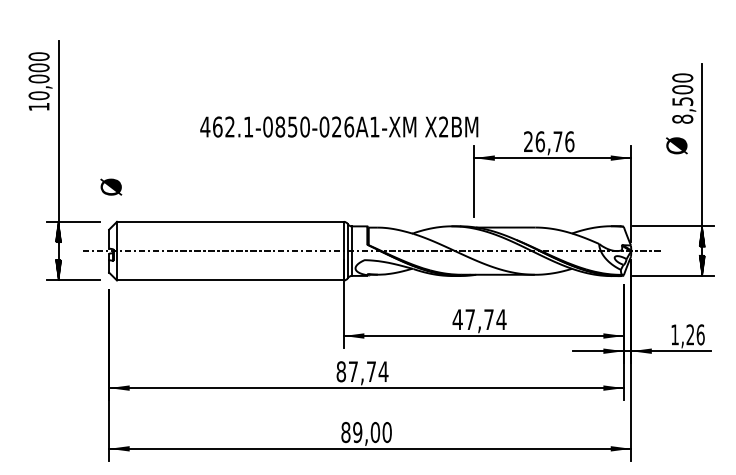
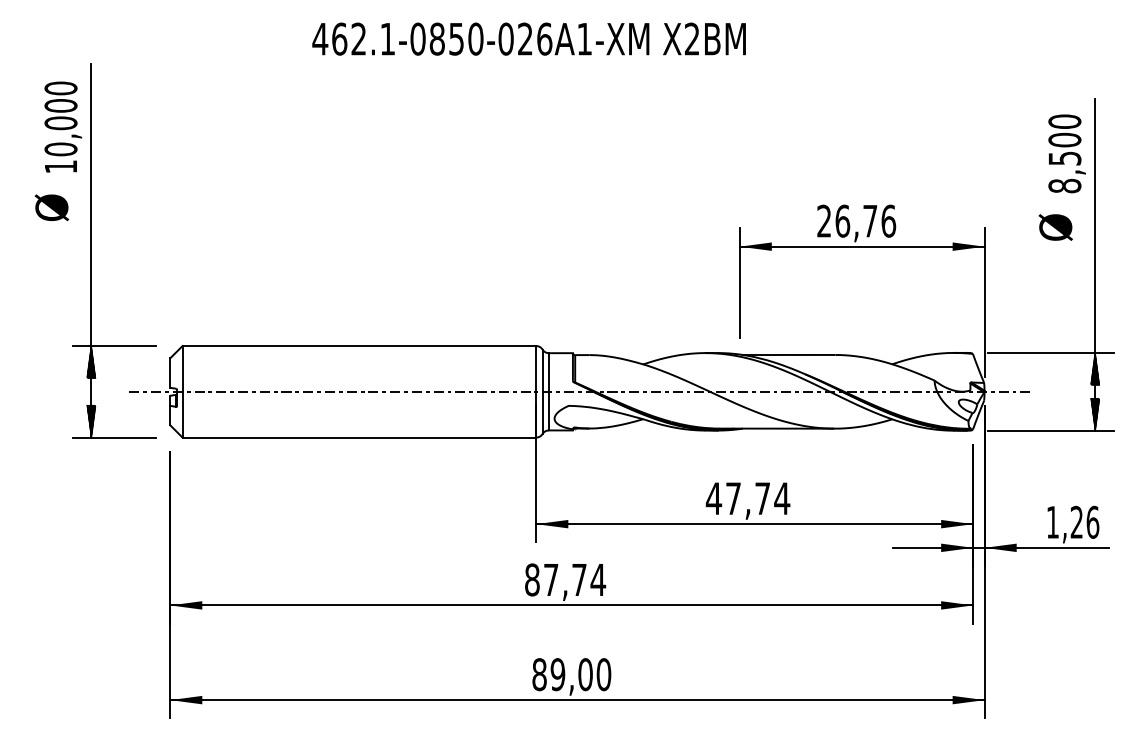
text: (339, 126) -> (529, 38), moved
text: (111, 186) -> (52, 206), moved

